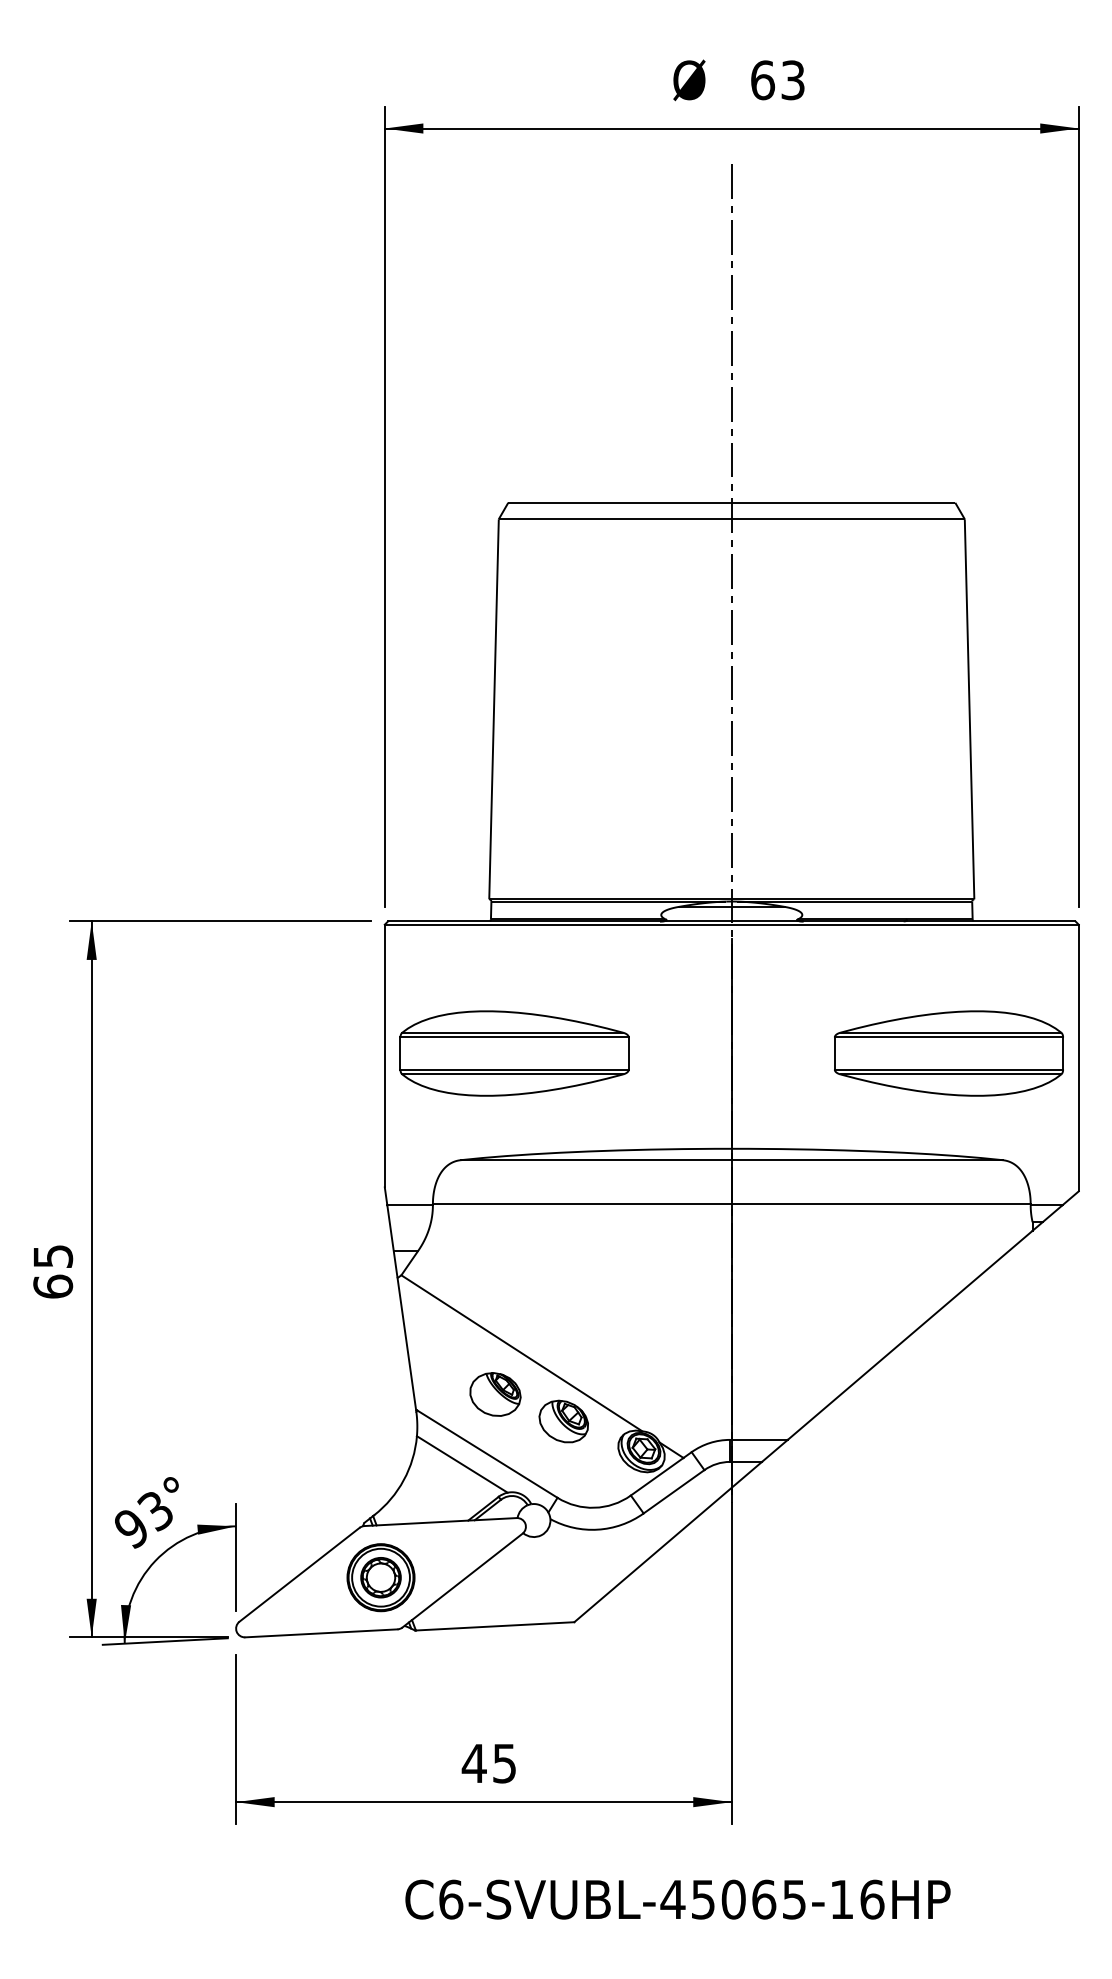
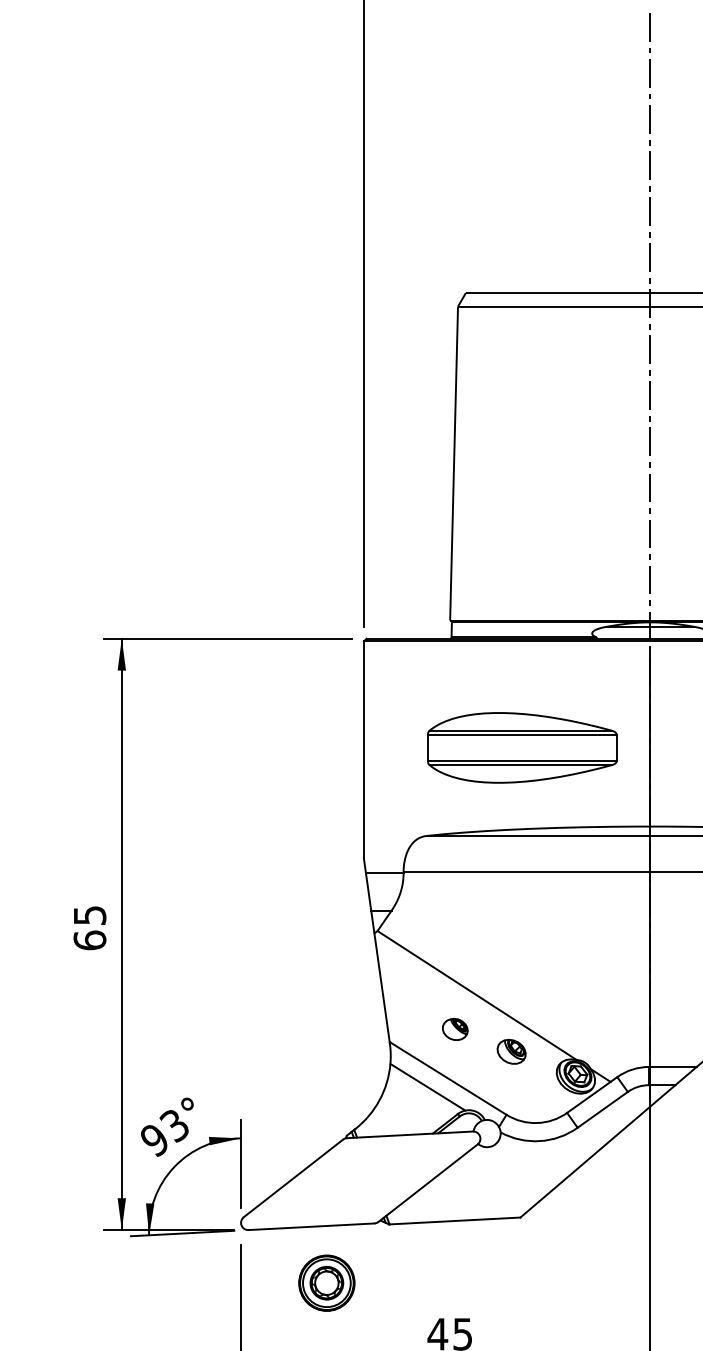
part: (514, 1053) -> (522, 747), moved
part: (495, 1394) -> (455, 1029), size x0.6
part: (563, 1421) -> (511, 1051), size x0.7
part: (380, 1577) -> (326, 1283), moved

